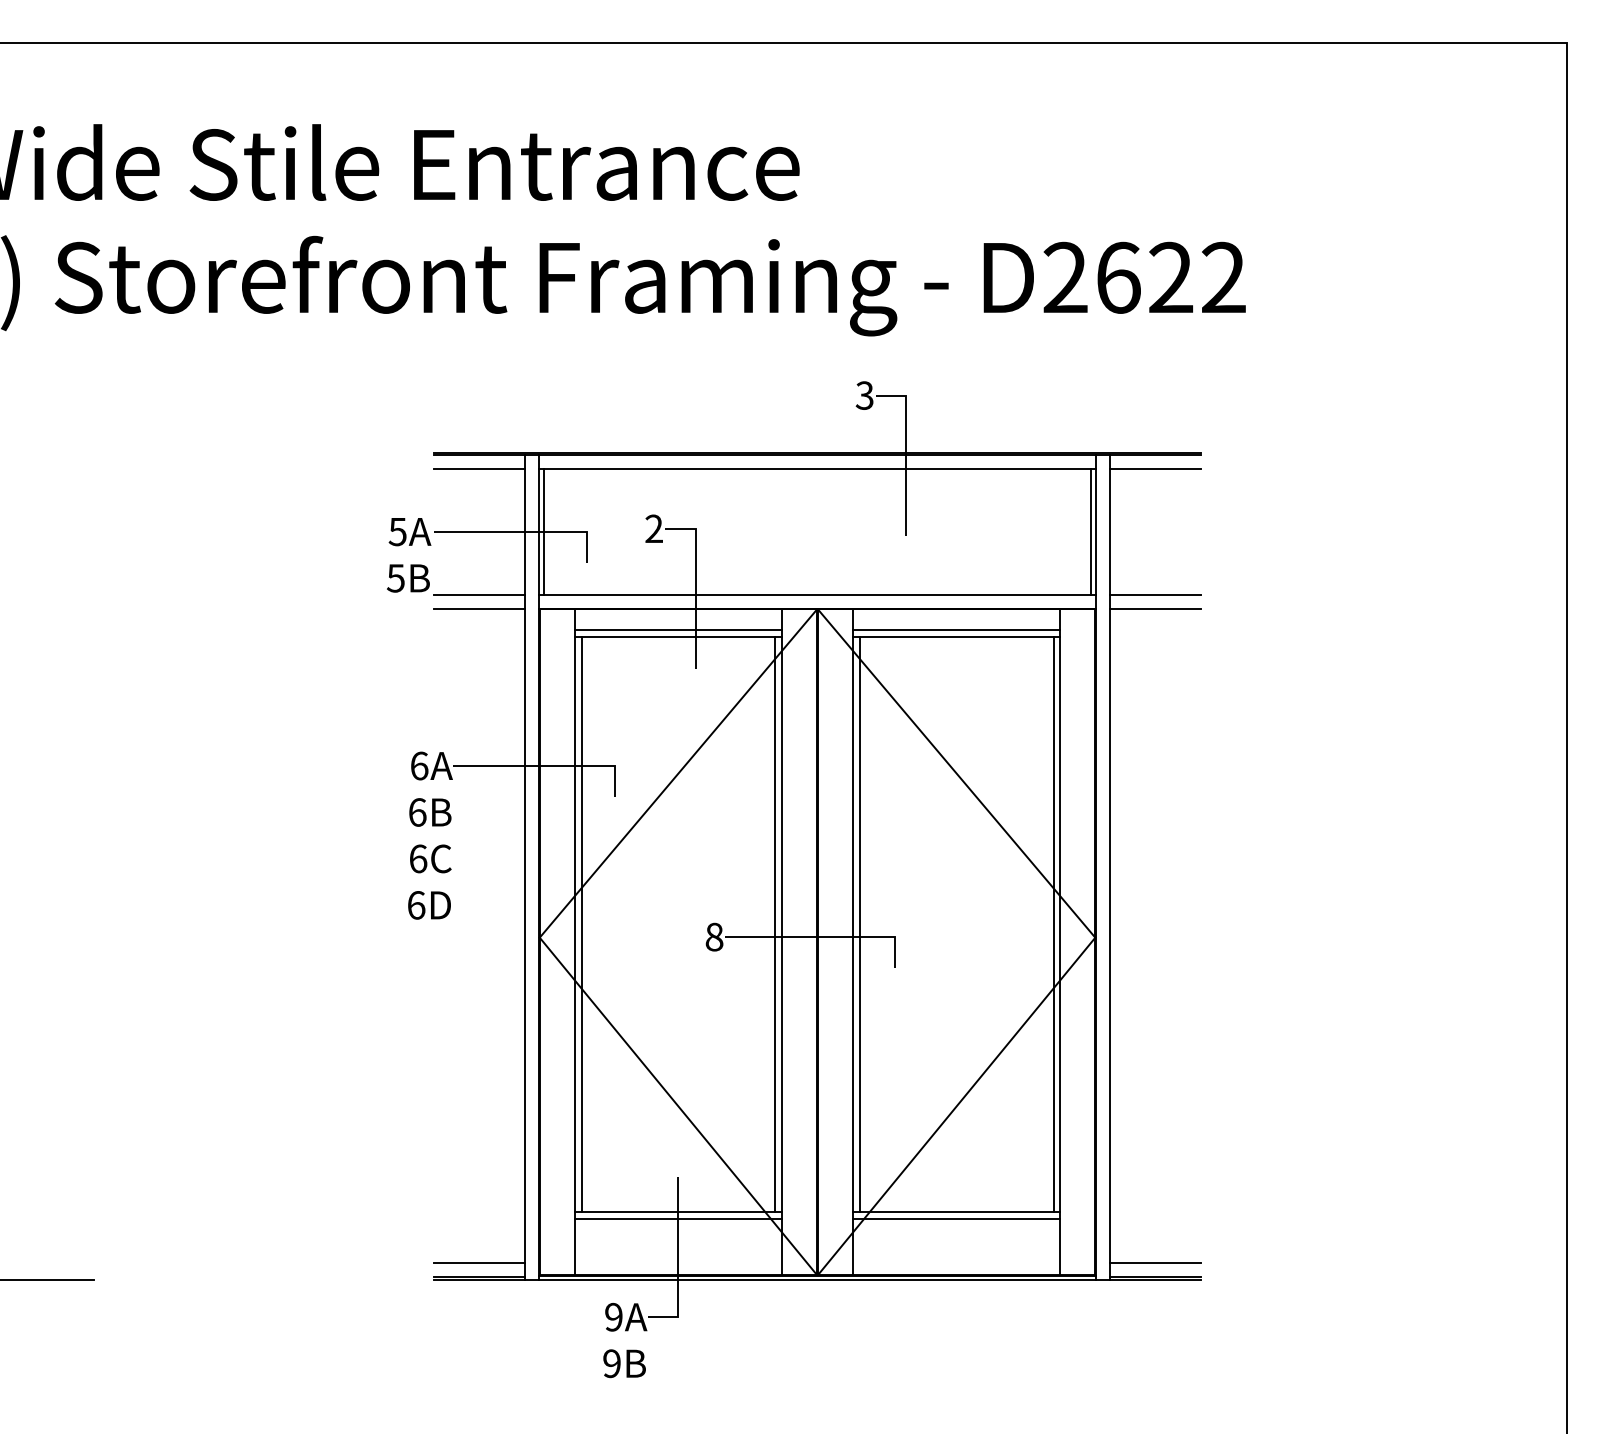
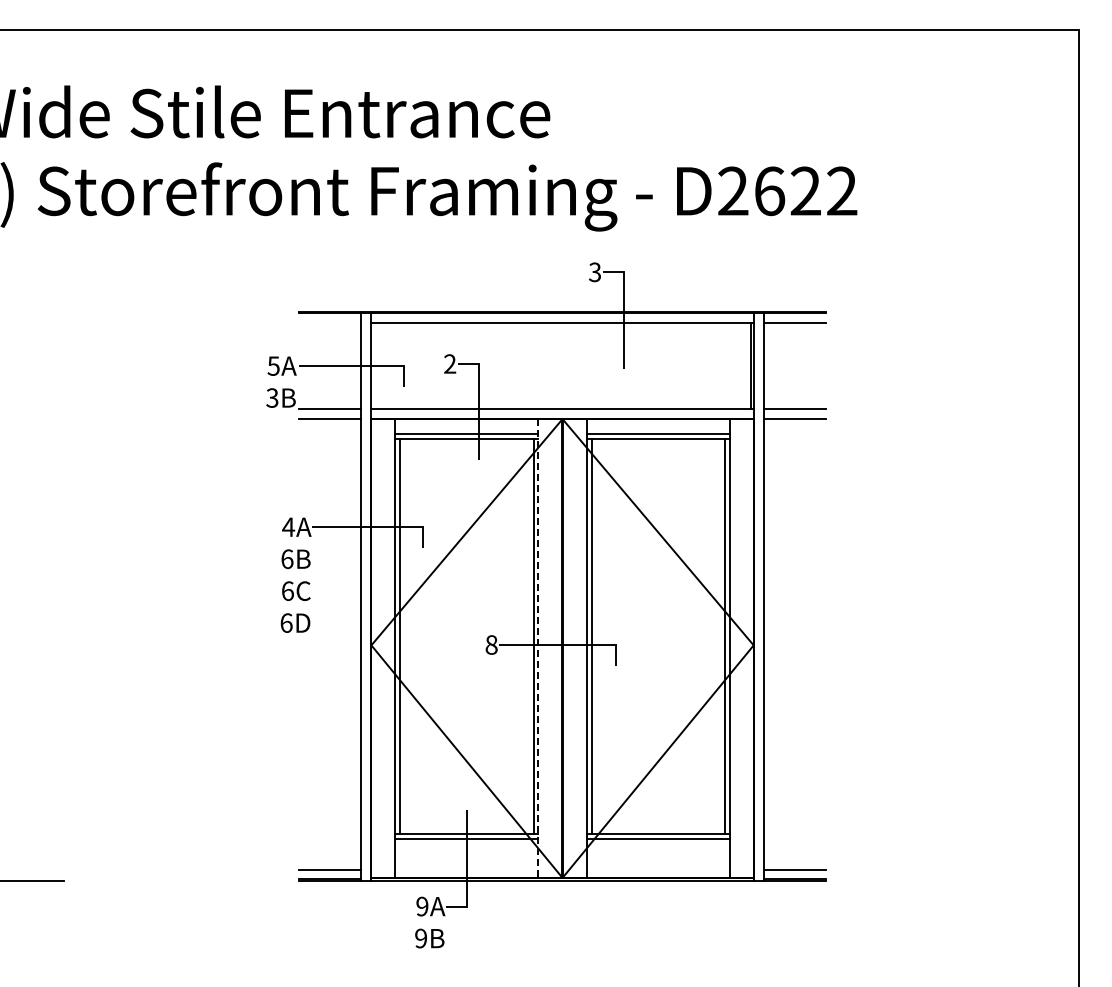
line: (478, 468) -> (329, 322), removed
line: (544, 531) -> (374, 365), removed
text: (396, 577) -> (272, 397), 5B -> 3B
text: (419, 766) -> (288, 527), 6A -> 4A
line: (782, 943) -> (538, 649), solid -> dashed

